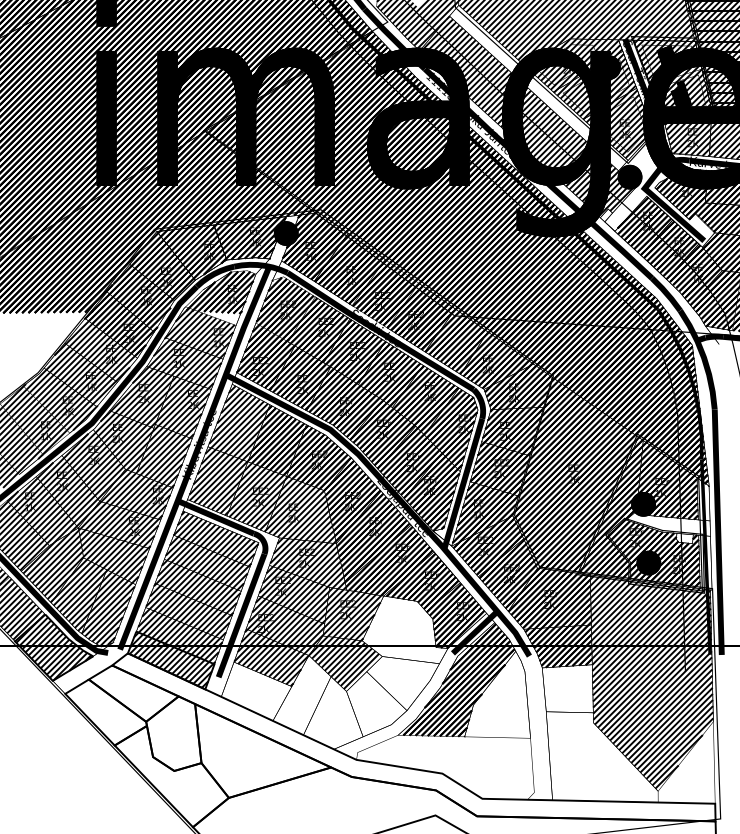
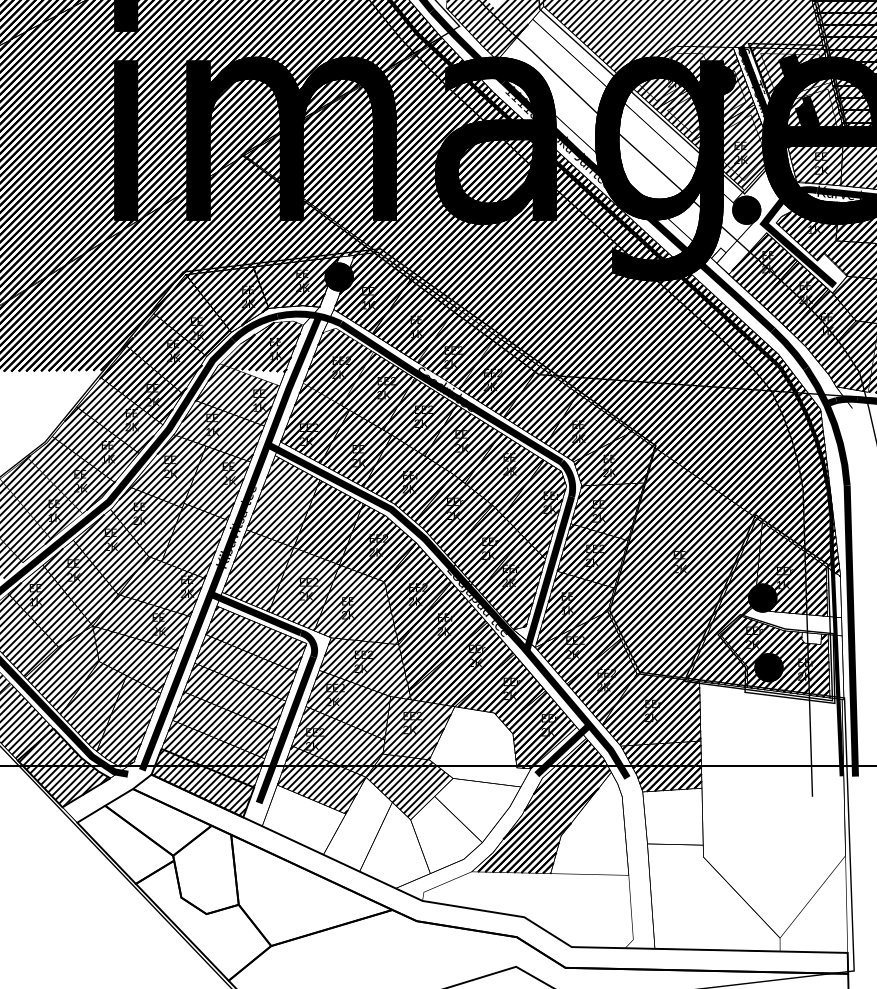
hatch: (527, 115) -> (625, 137), removed
hatch: (651, 681) -> (772, 808), removed

